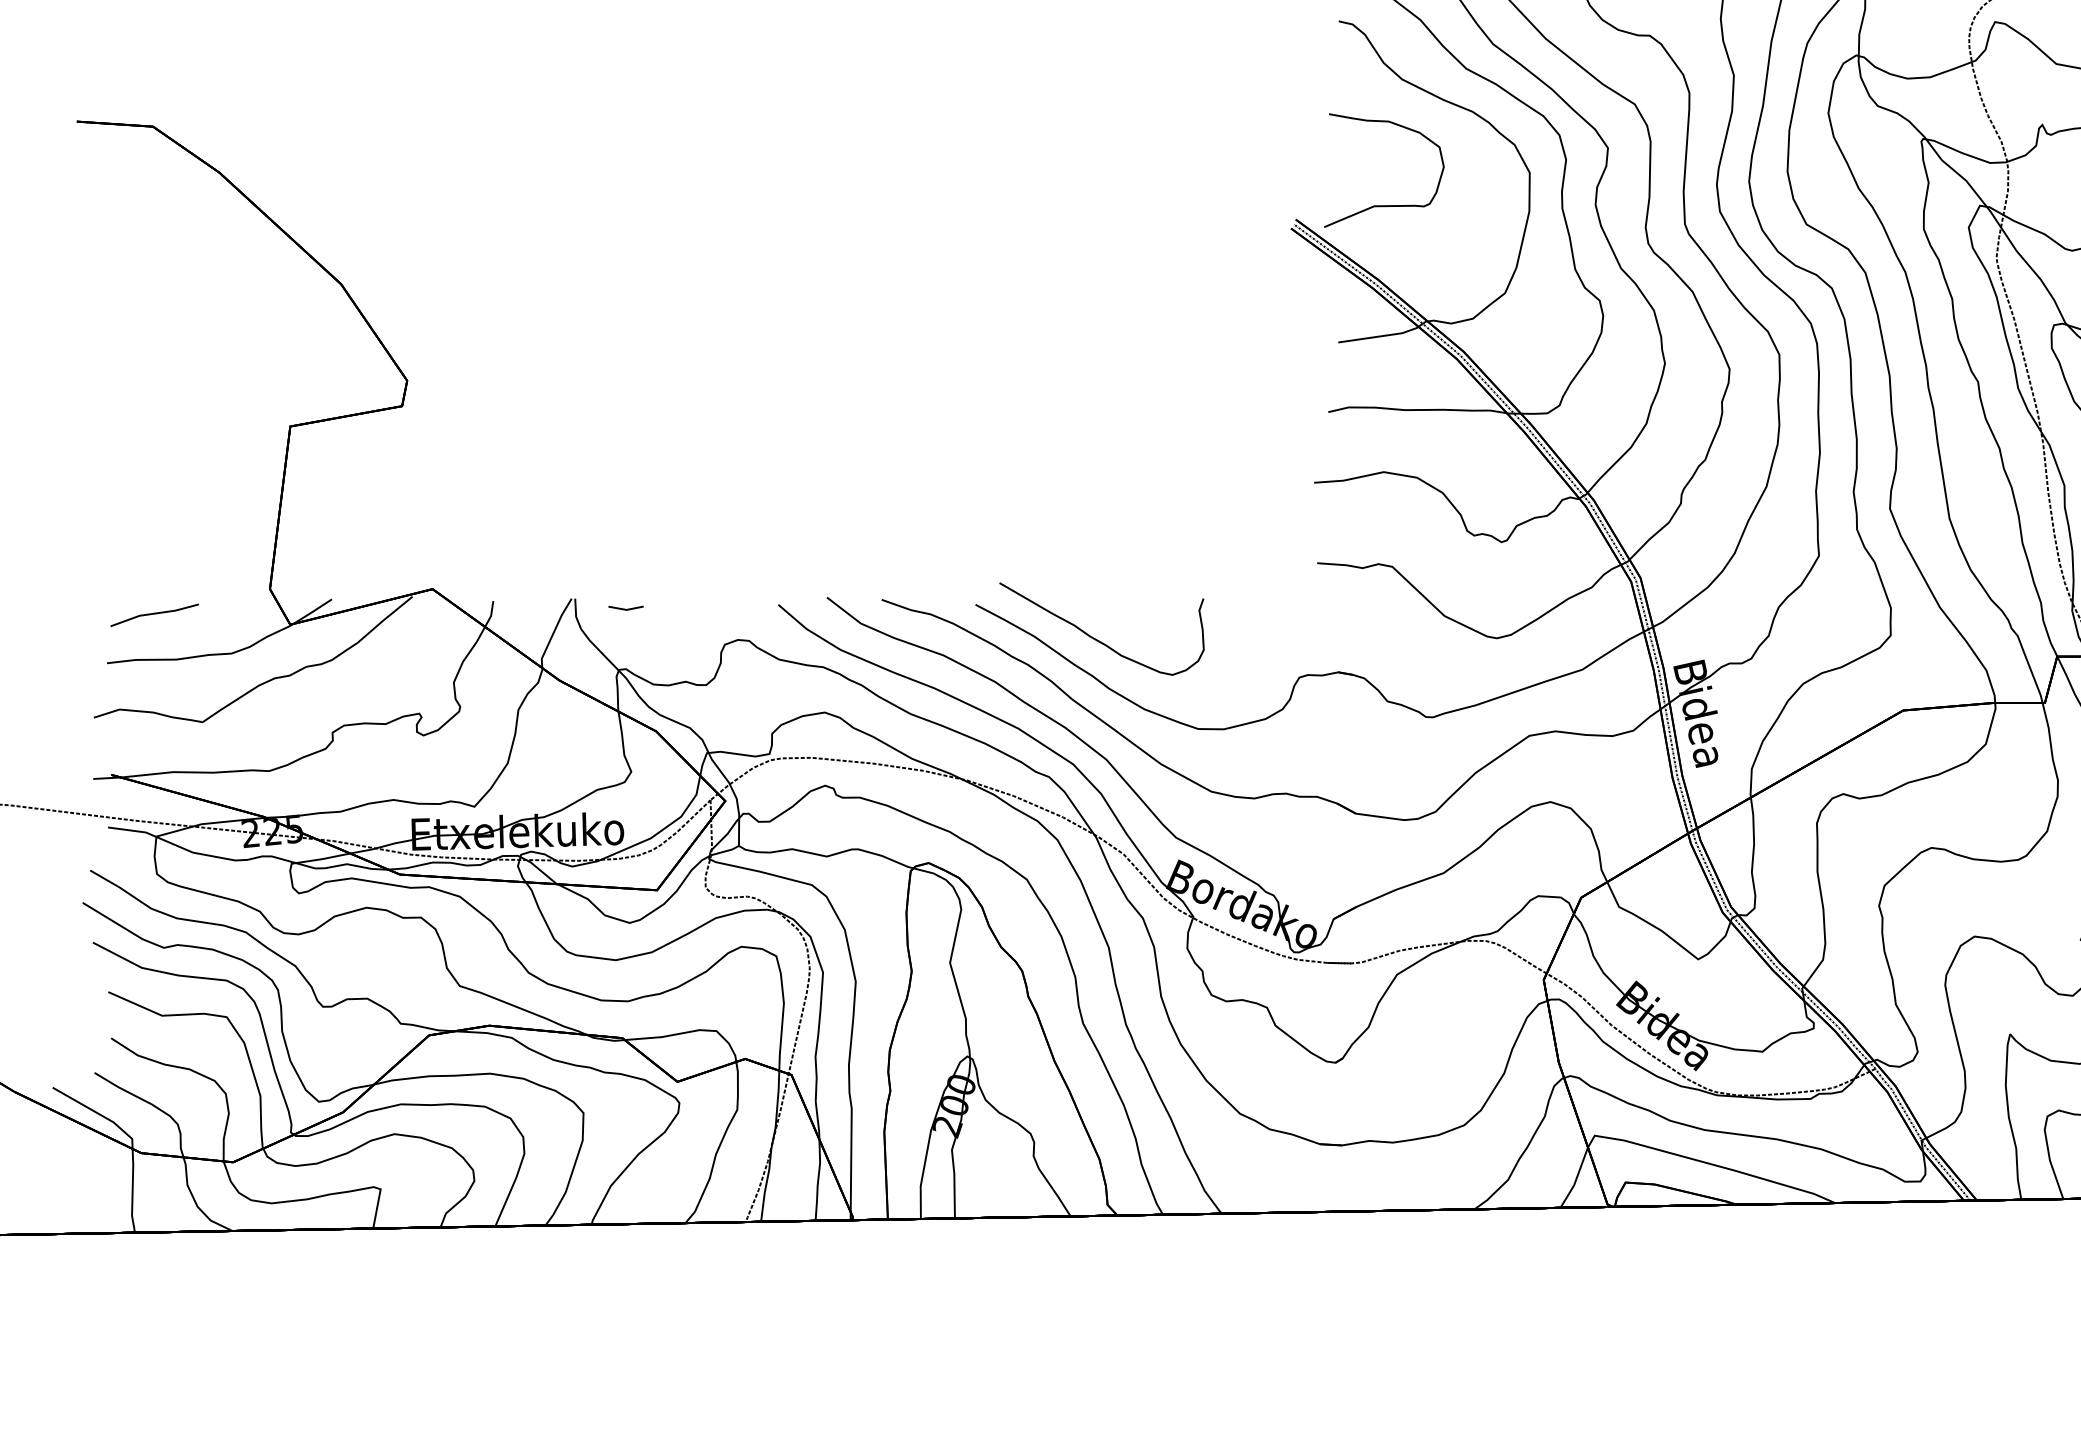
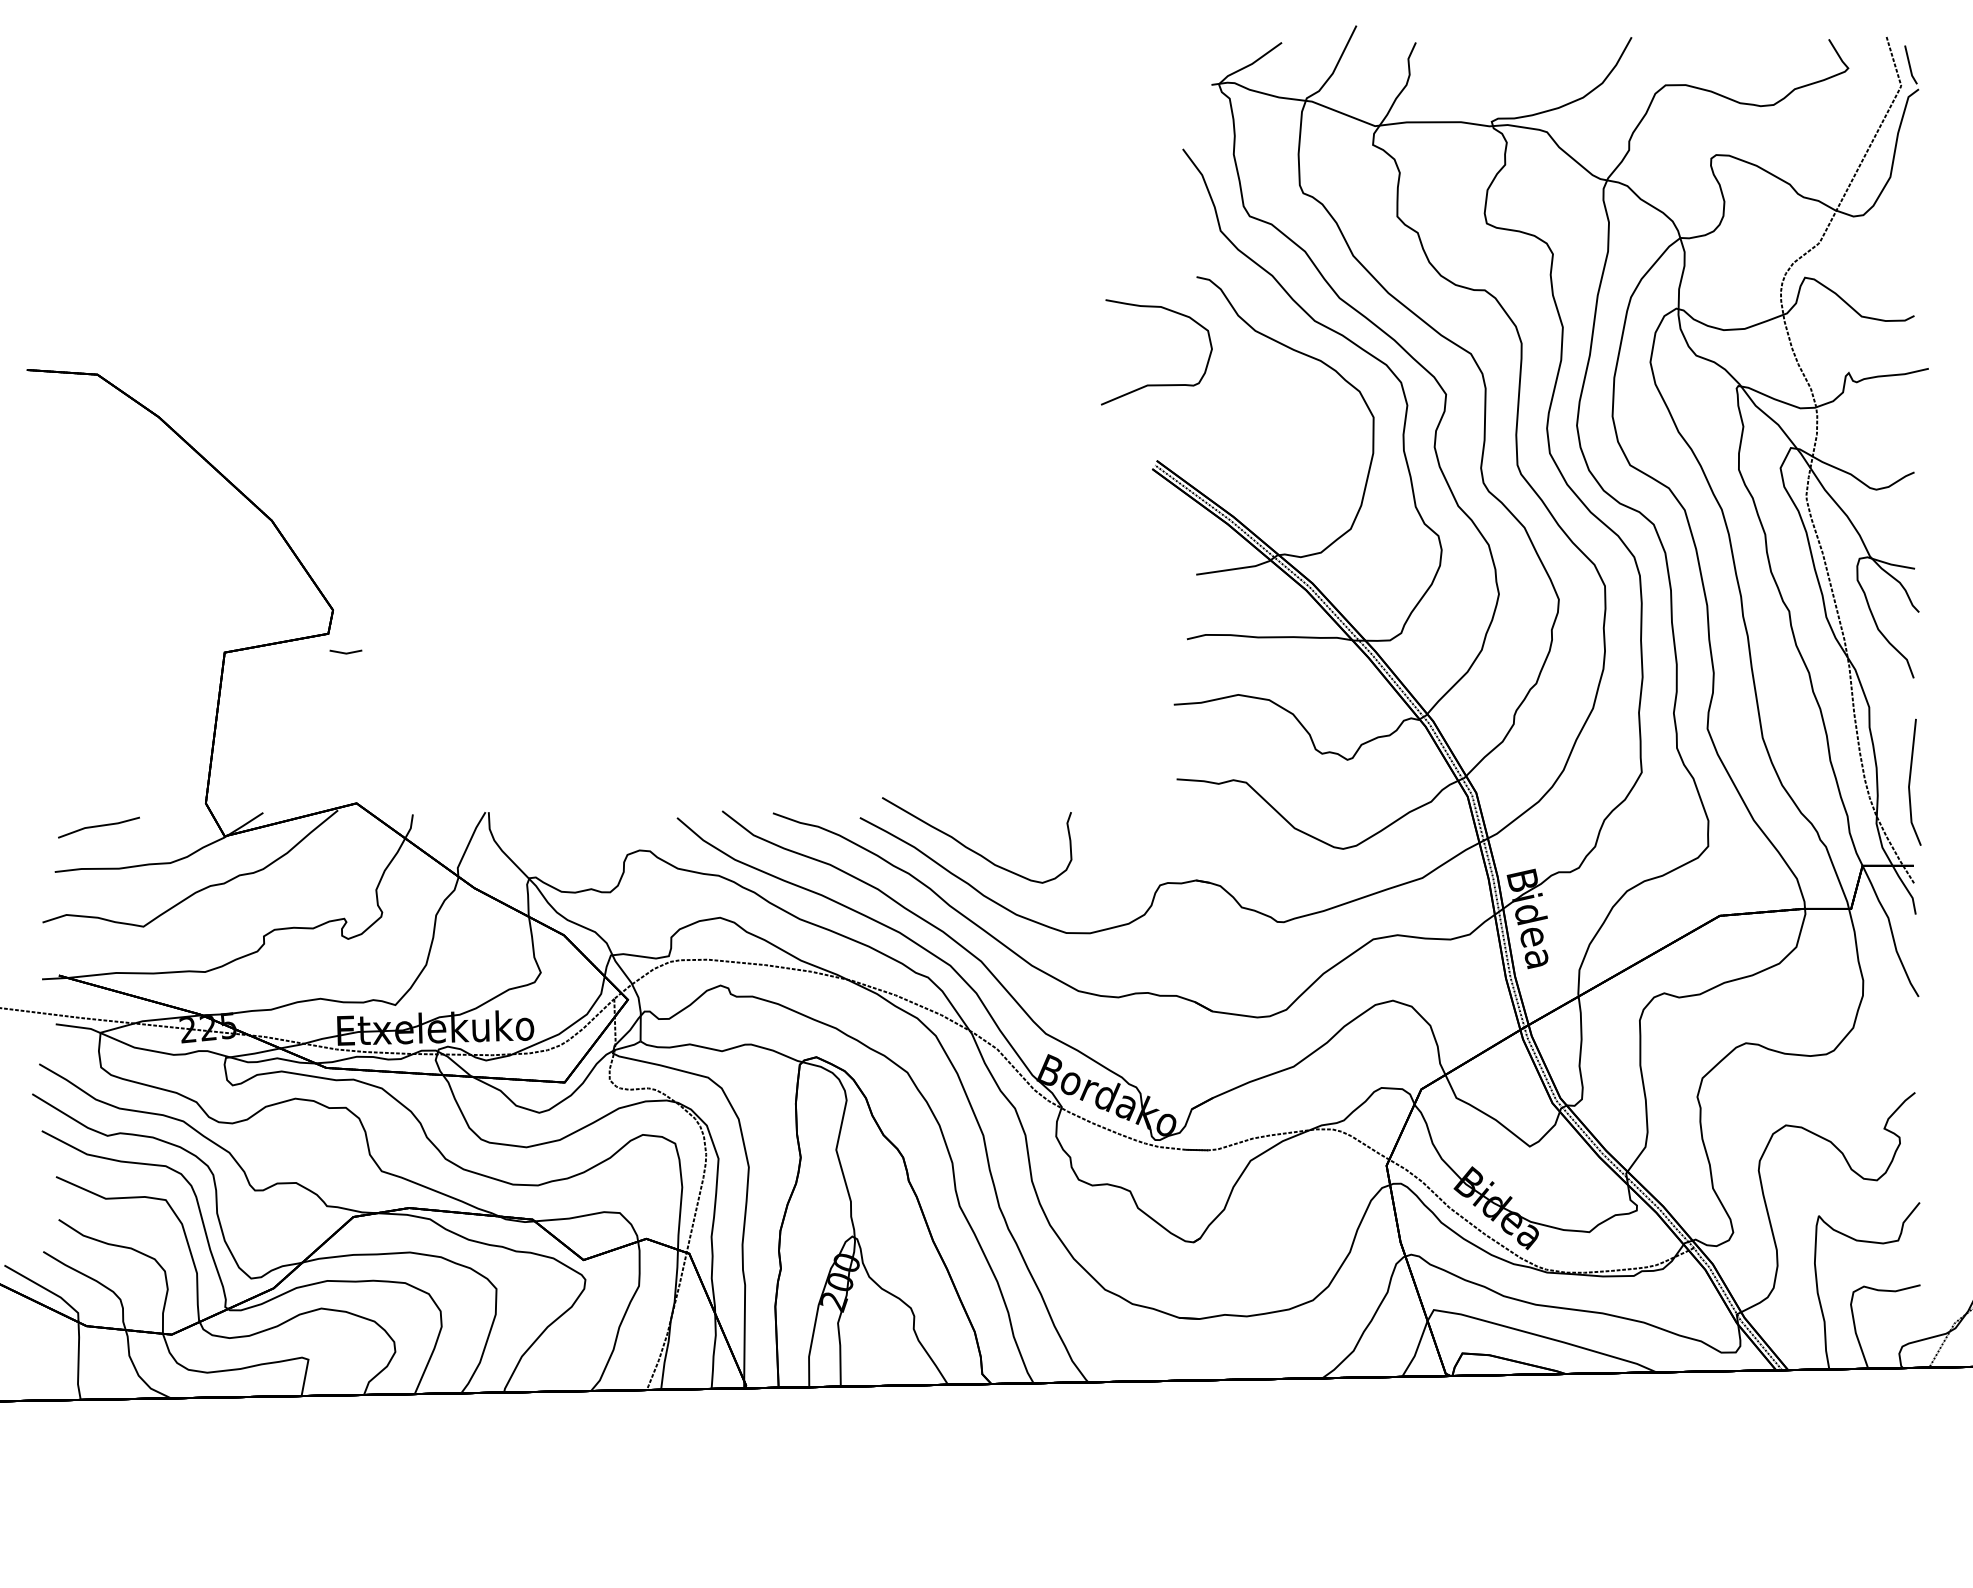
curve: (1383, 205) -> (1156, 384), moved
line: (625, 608) -> (345, 652), moved

